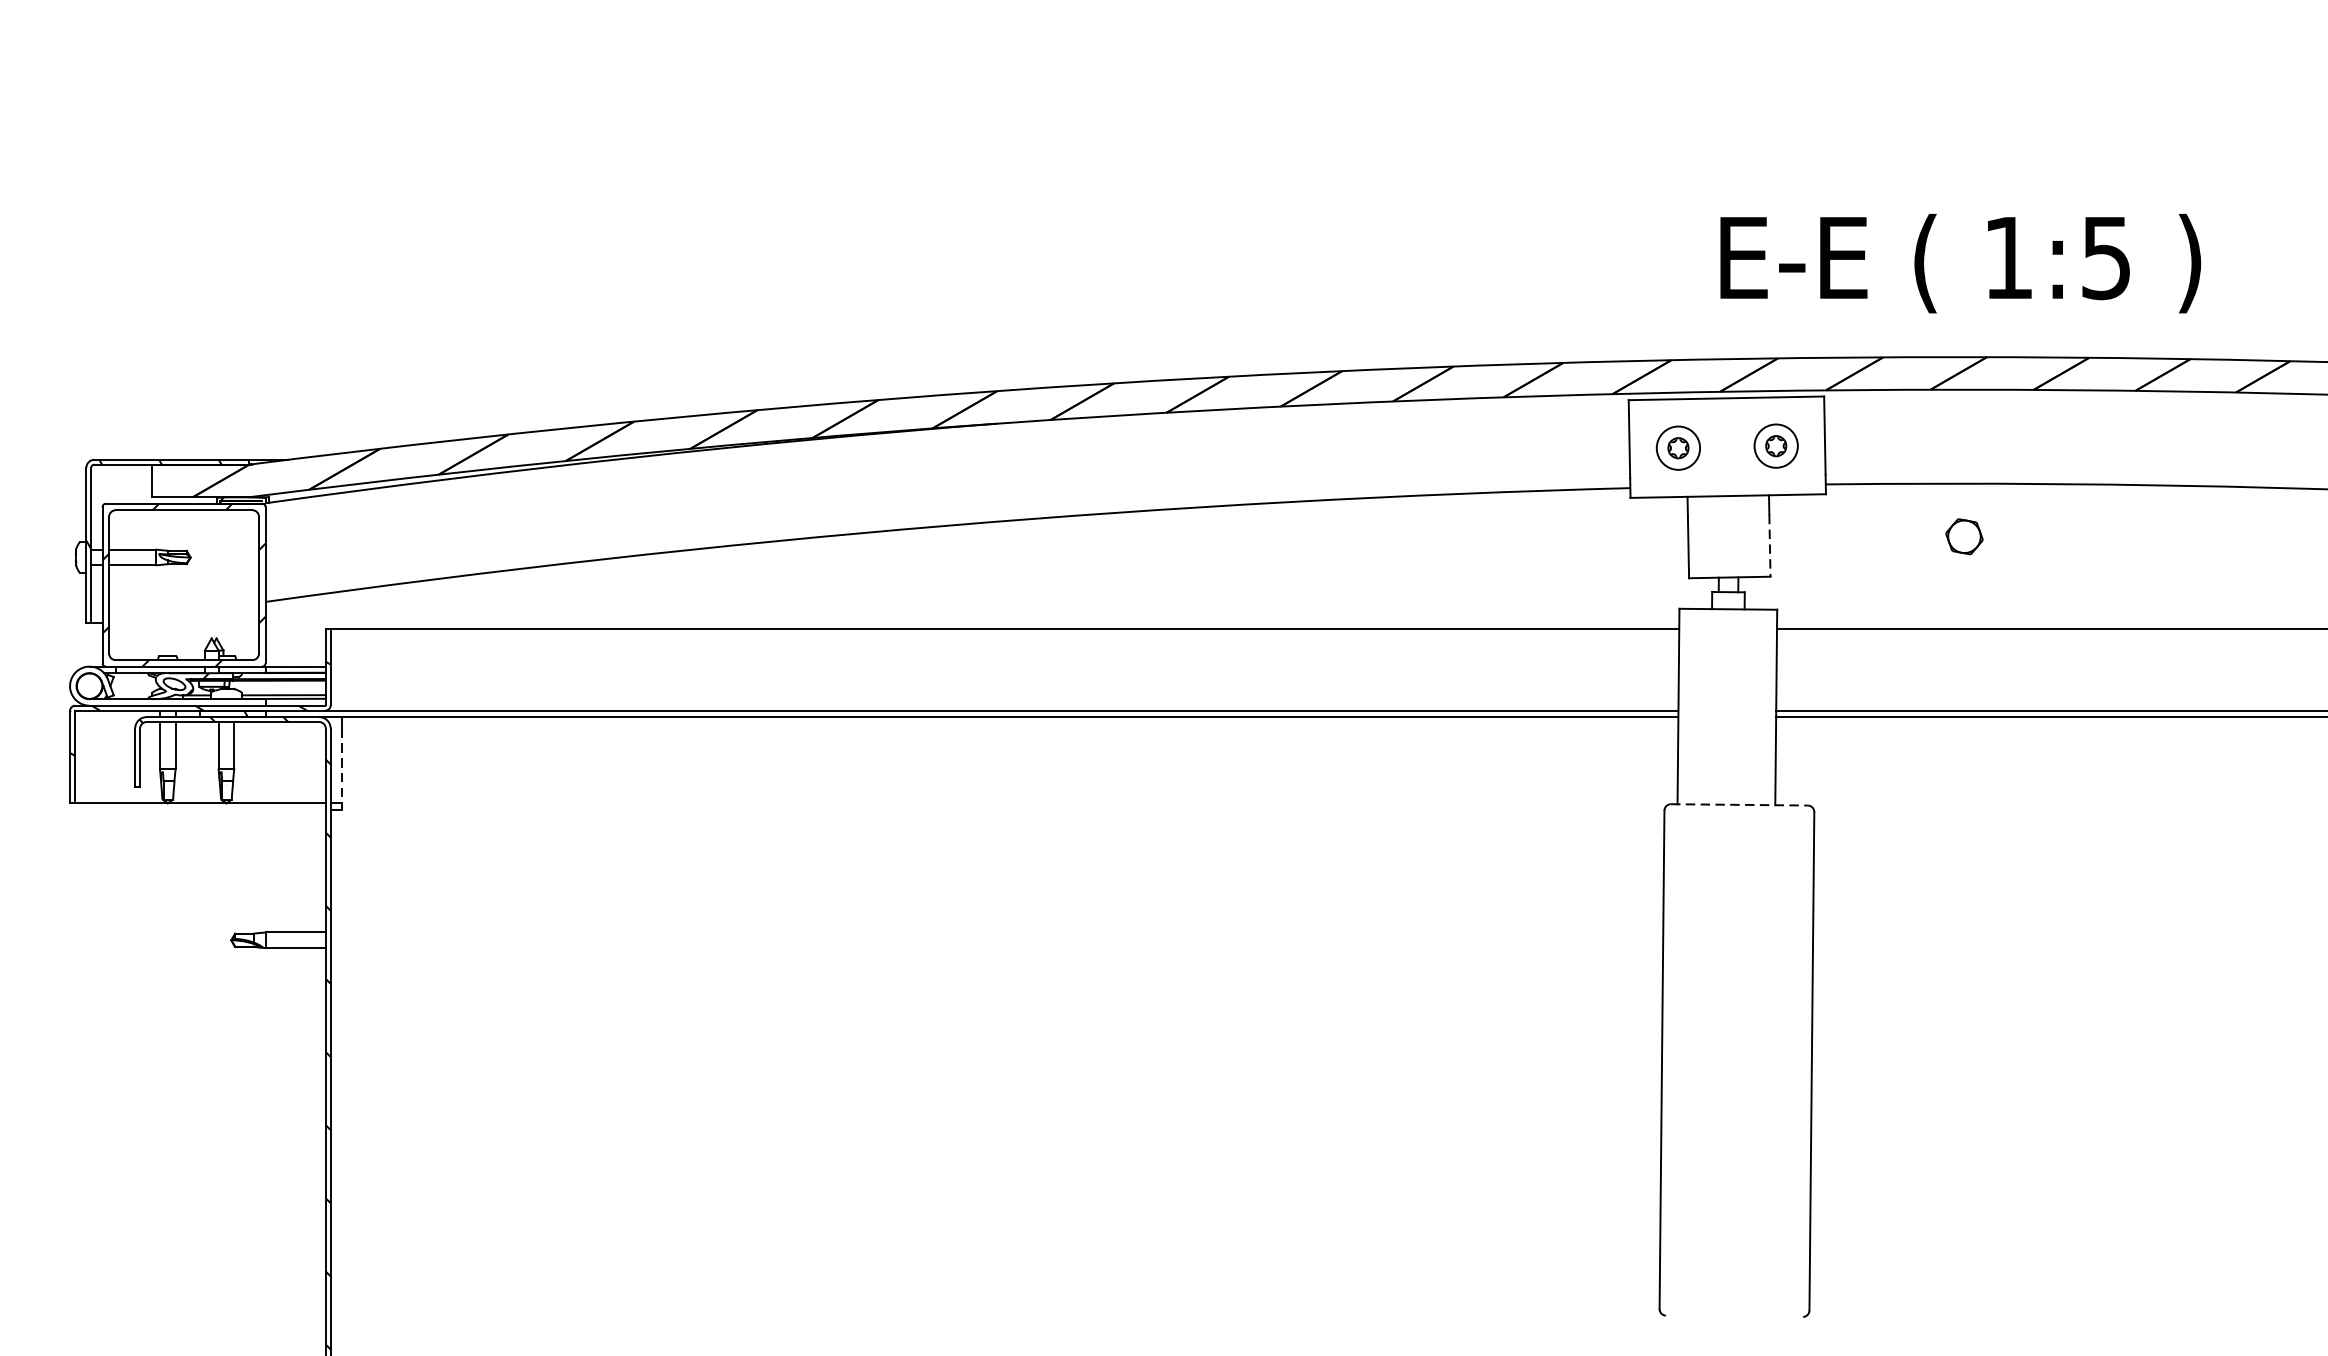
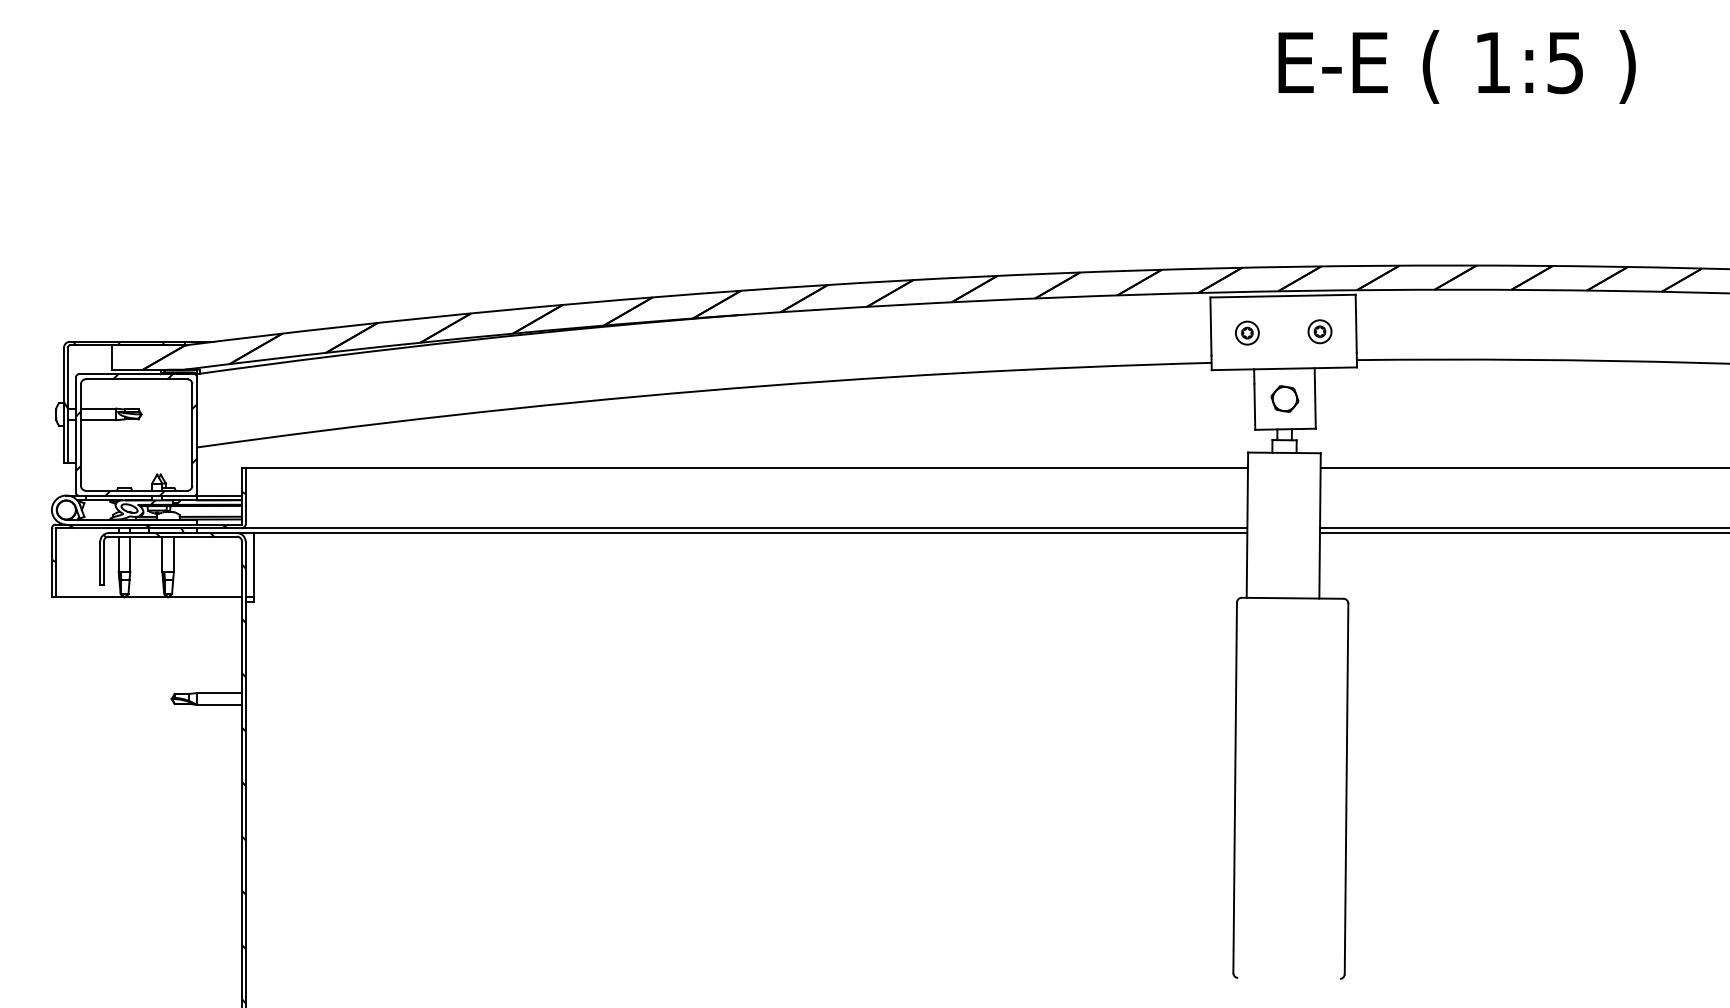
text: (1959, 262) -> (1456, 66), moved
part: (1775, 445) -> (1319, 331), size x0.71
part: (1678, 447) -> (1247, 332), size x0.71
part: (1963, 536) -> (1284, 398), moved
line: (1770, 546) -> (1315, 406), dashed -> solid
line: (342, 770) -> (254, 572), dashed -> solid
line: (1739, 805) -> (1292, 598), dashed -> solid

